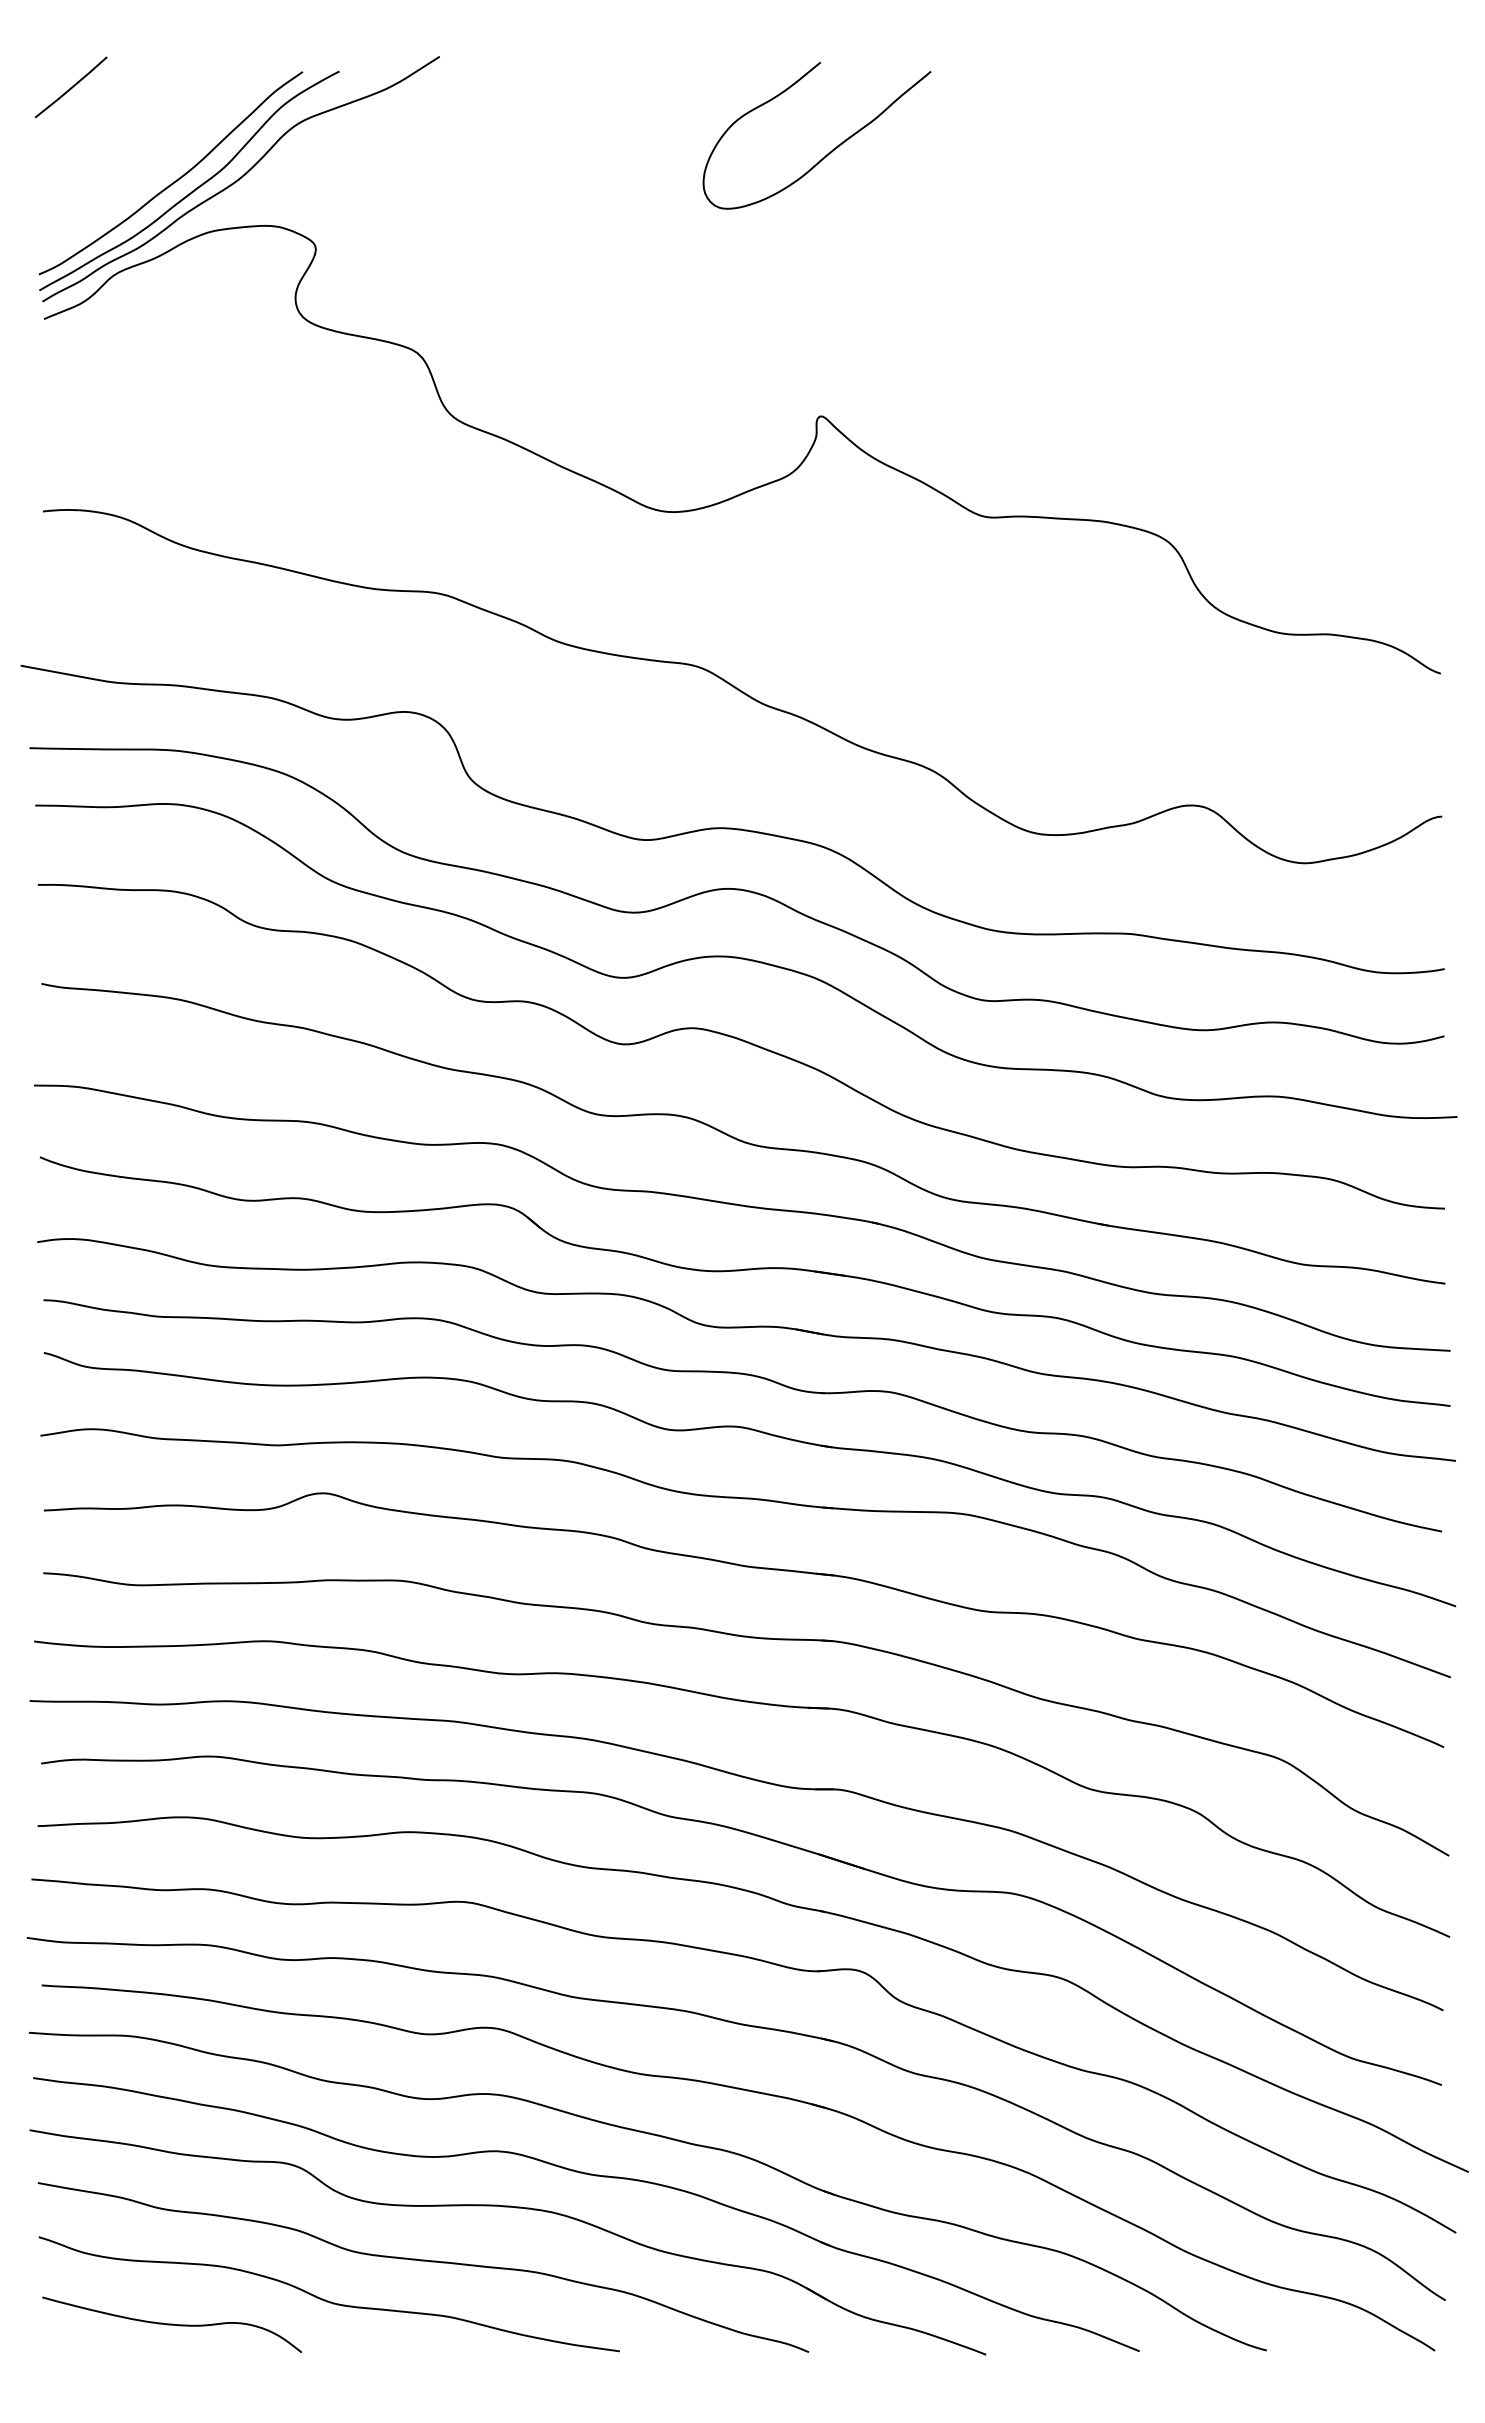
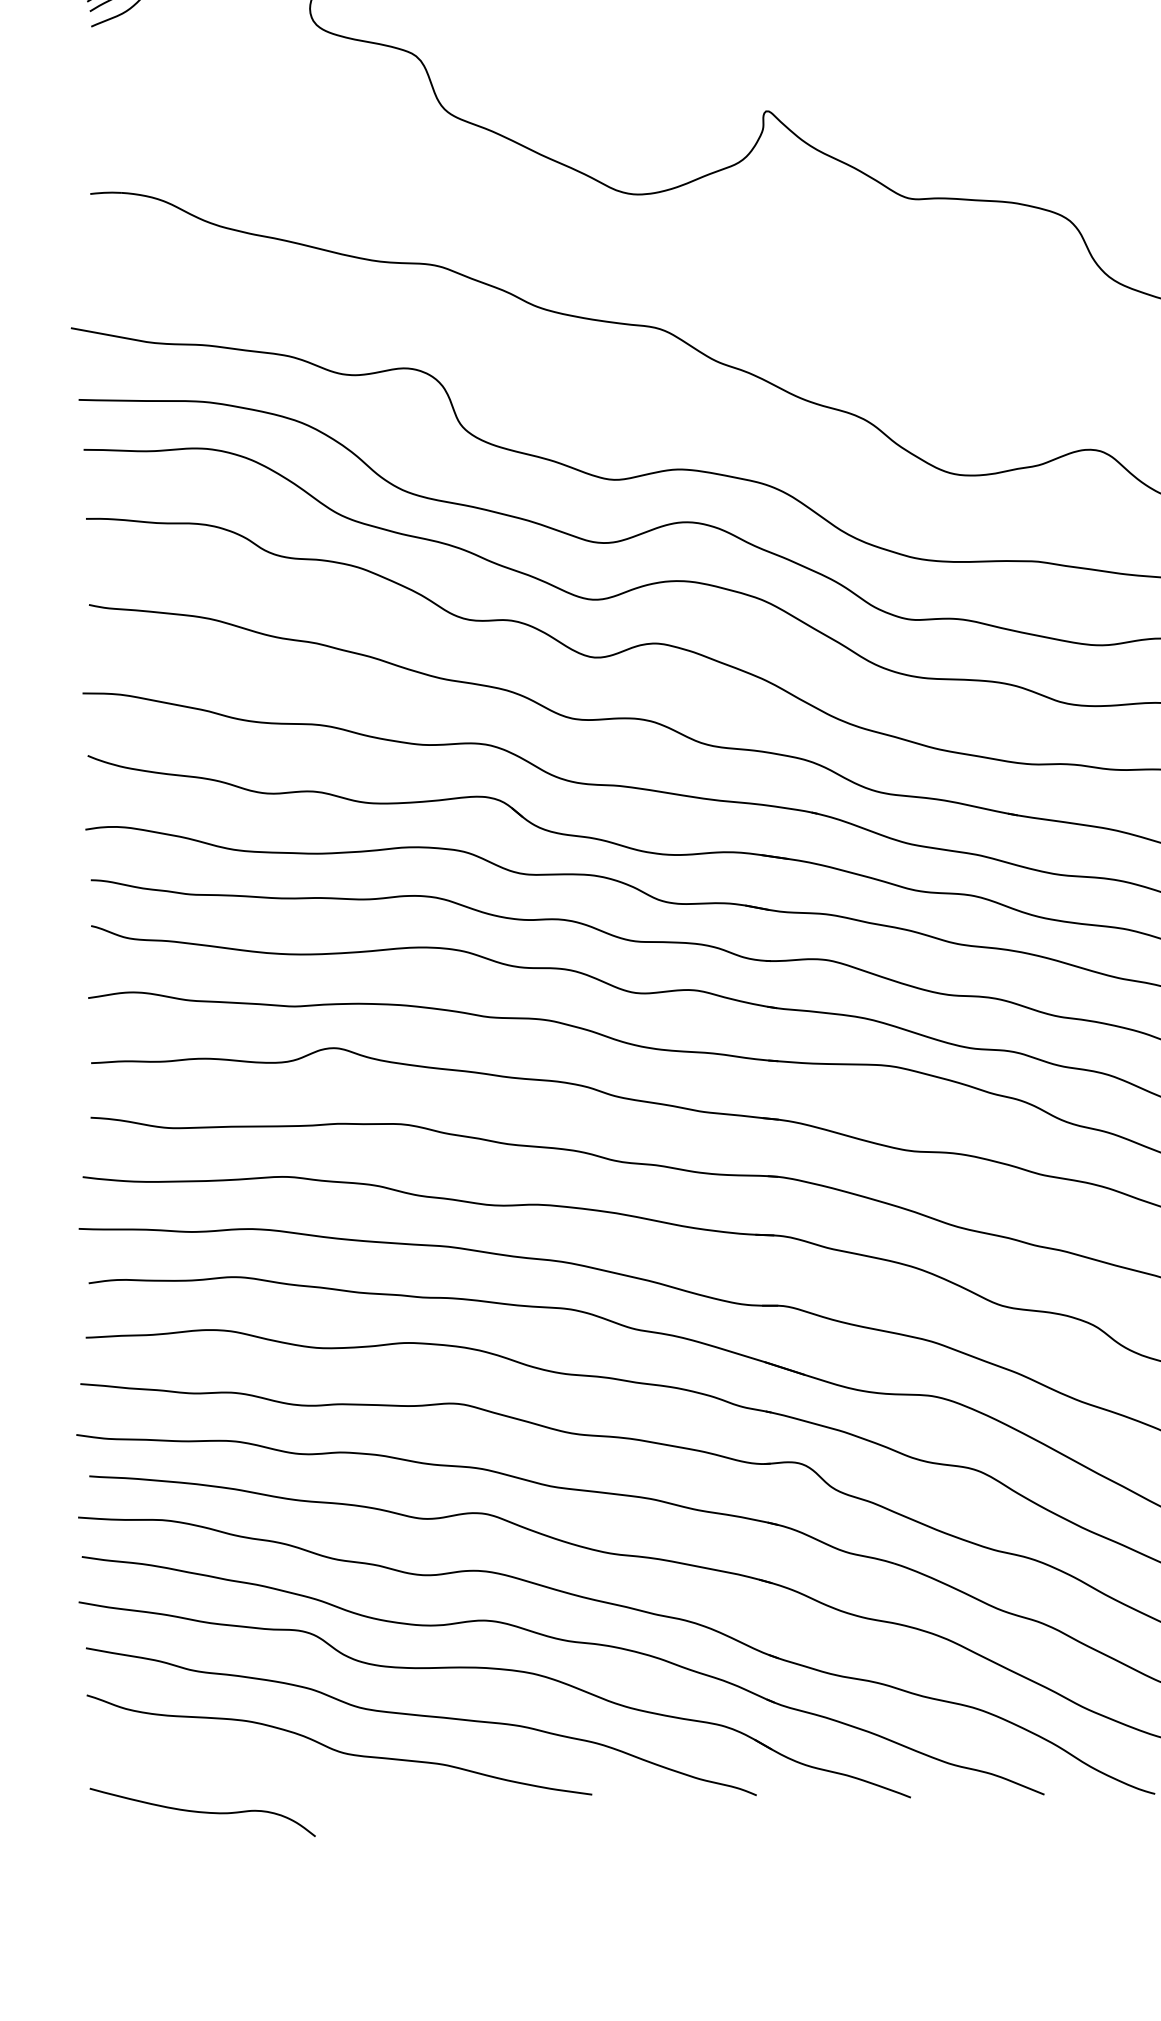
curve: (172, 2324) -> (203, 1812), moved

